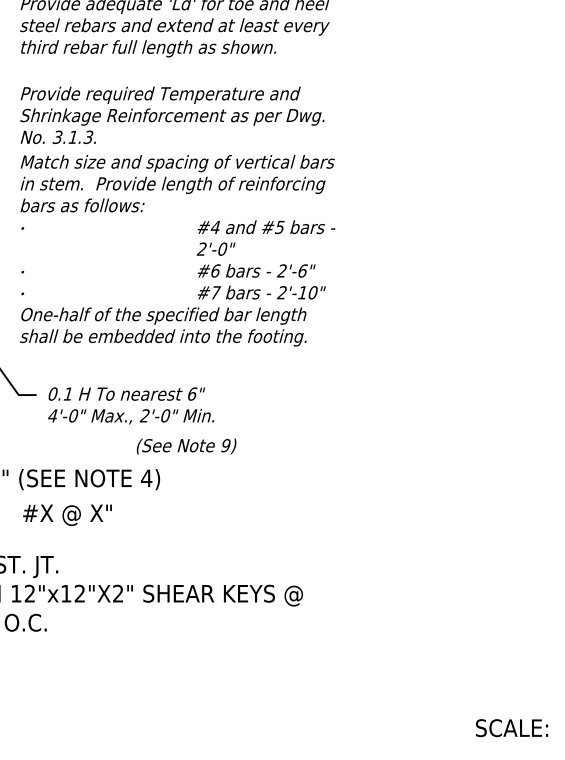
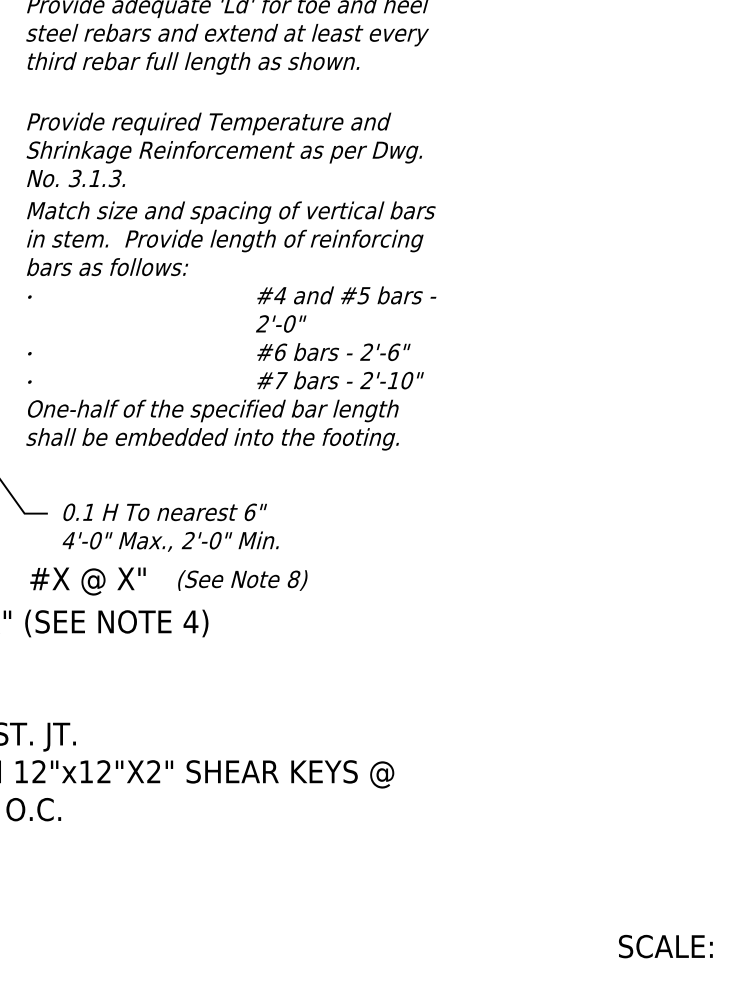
text: (225, 445) -> (293, 579), 9) -> 8)
text: (67, 515) -> (88, 581), moved

